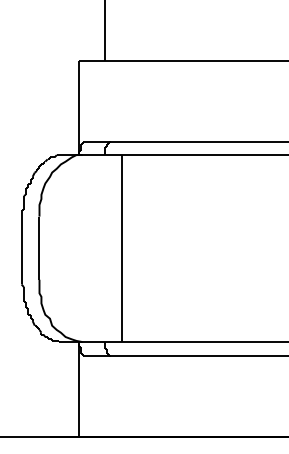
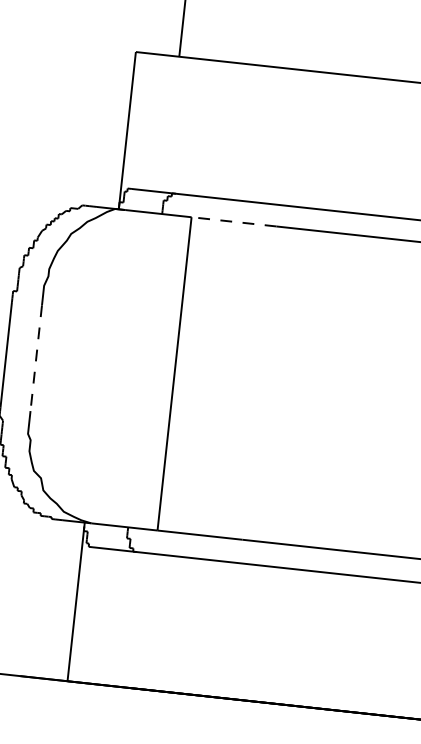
line: (146, 155) -> (232, 222), solid -> dashed
line: (39, 248) -> (36, 358), solid -> dashed

